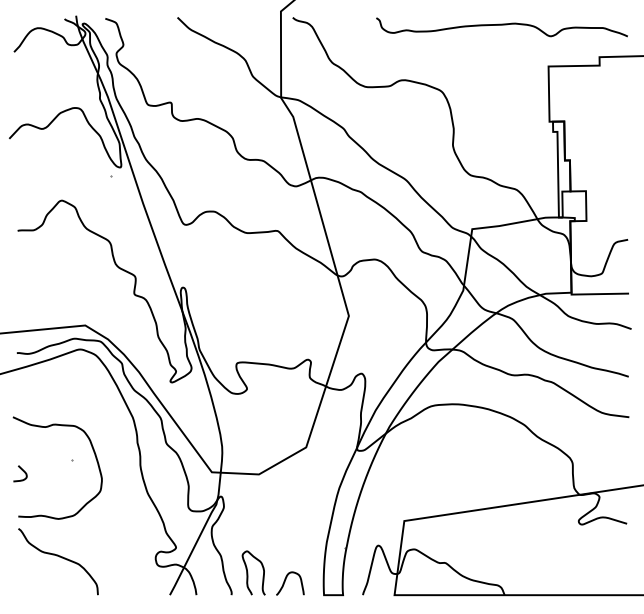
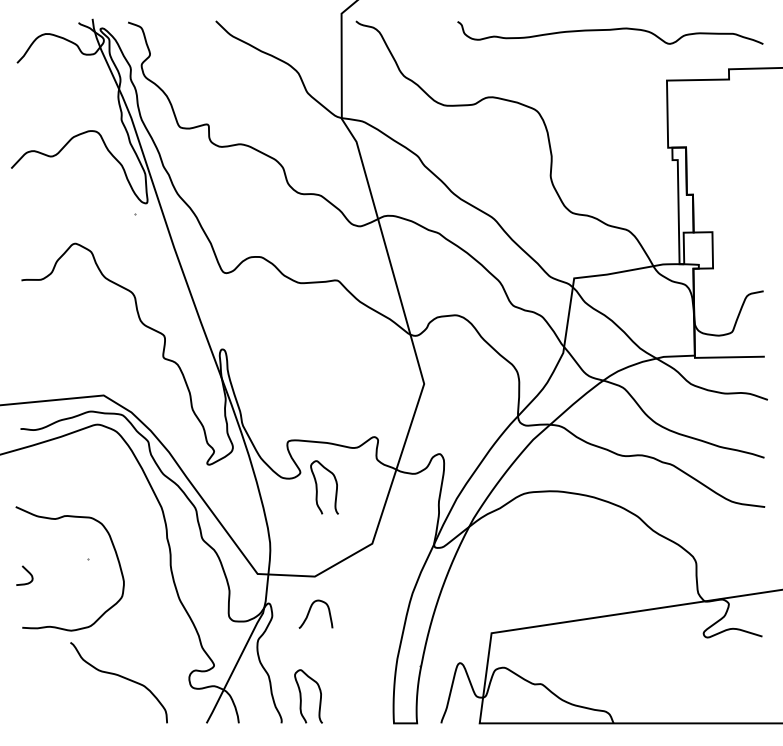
curve: (261, 401) -> (317, 487), added
curve: (59, 557) -> (120, 677), moved
curve: (285, 581) -> (310, 611), moved

